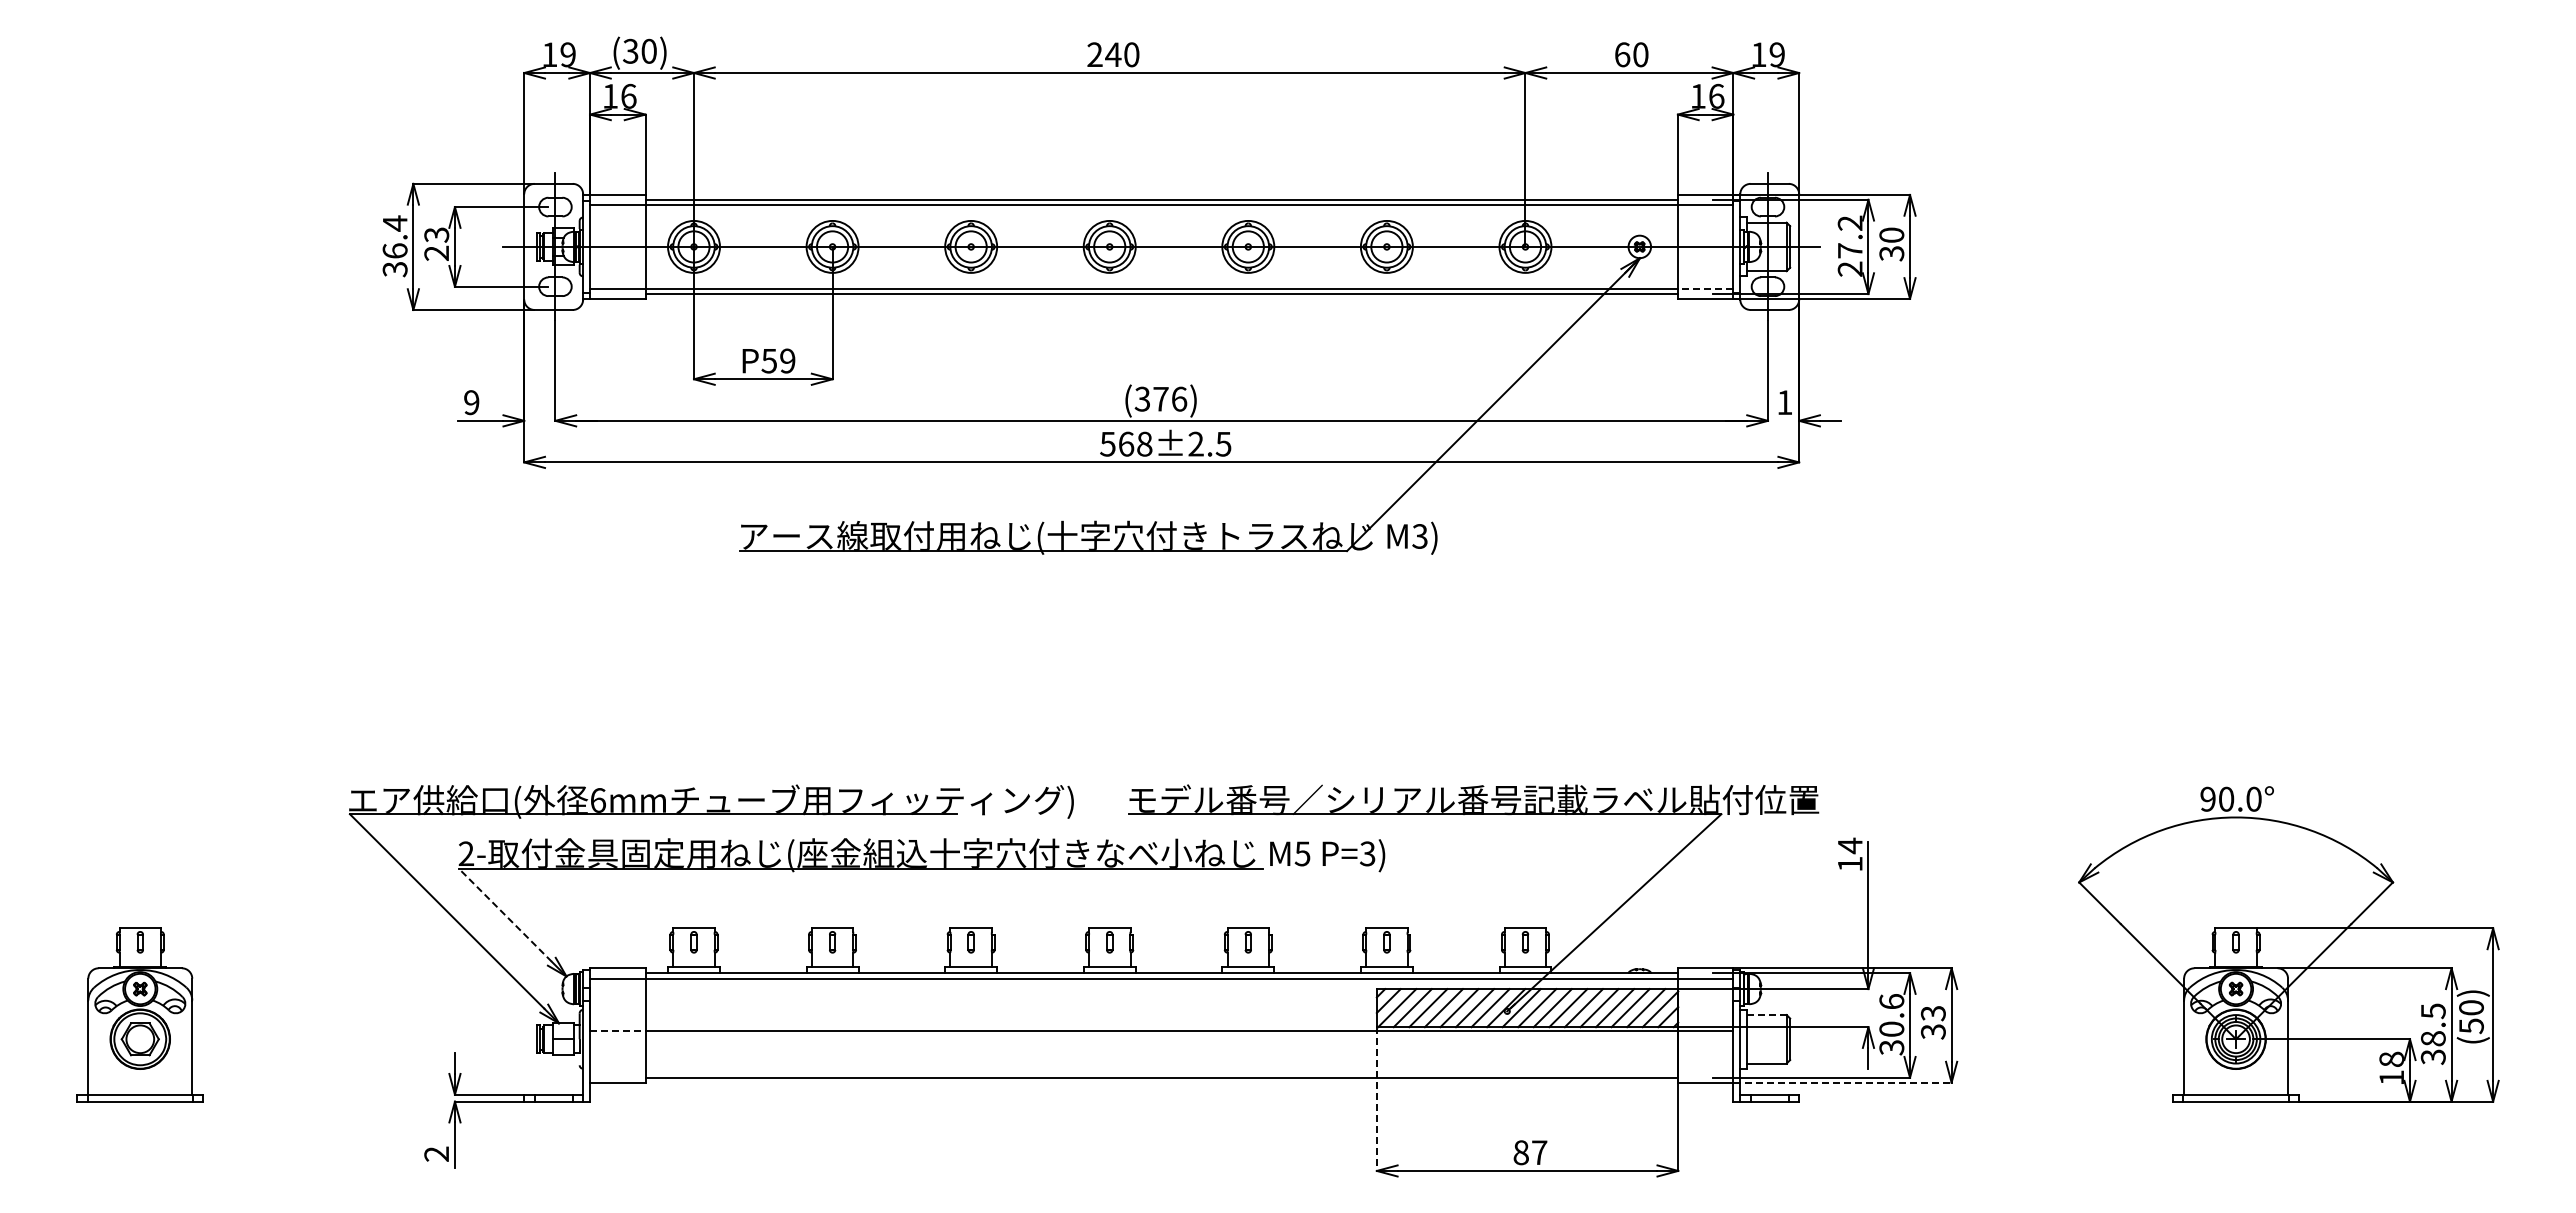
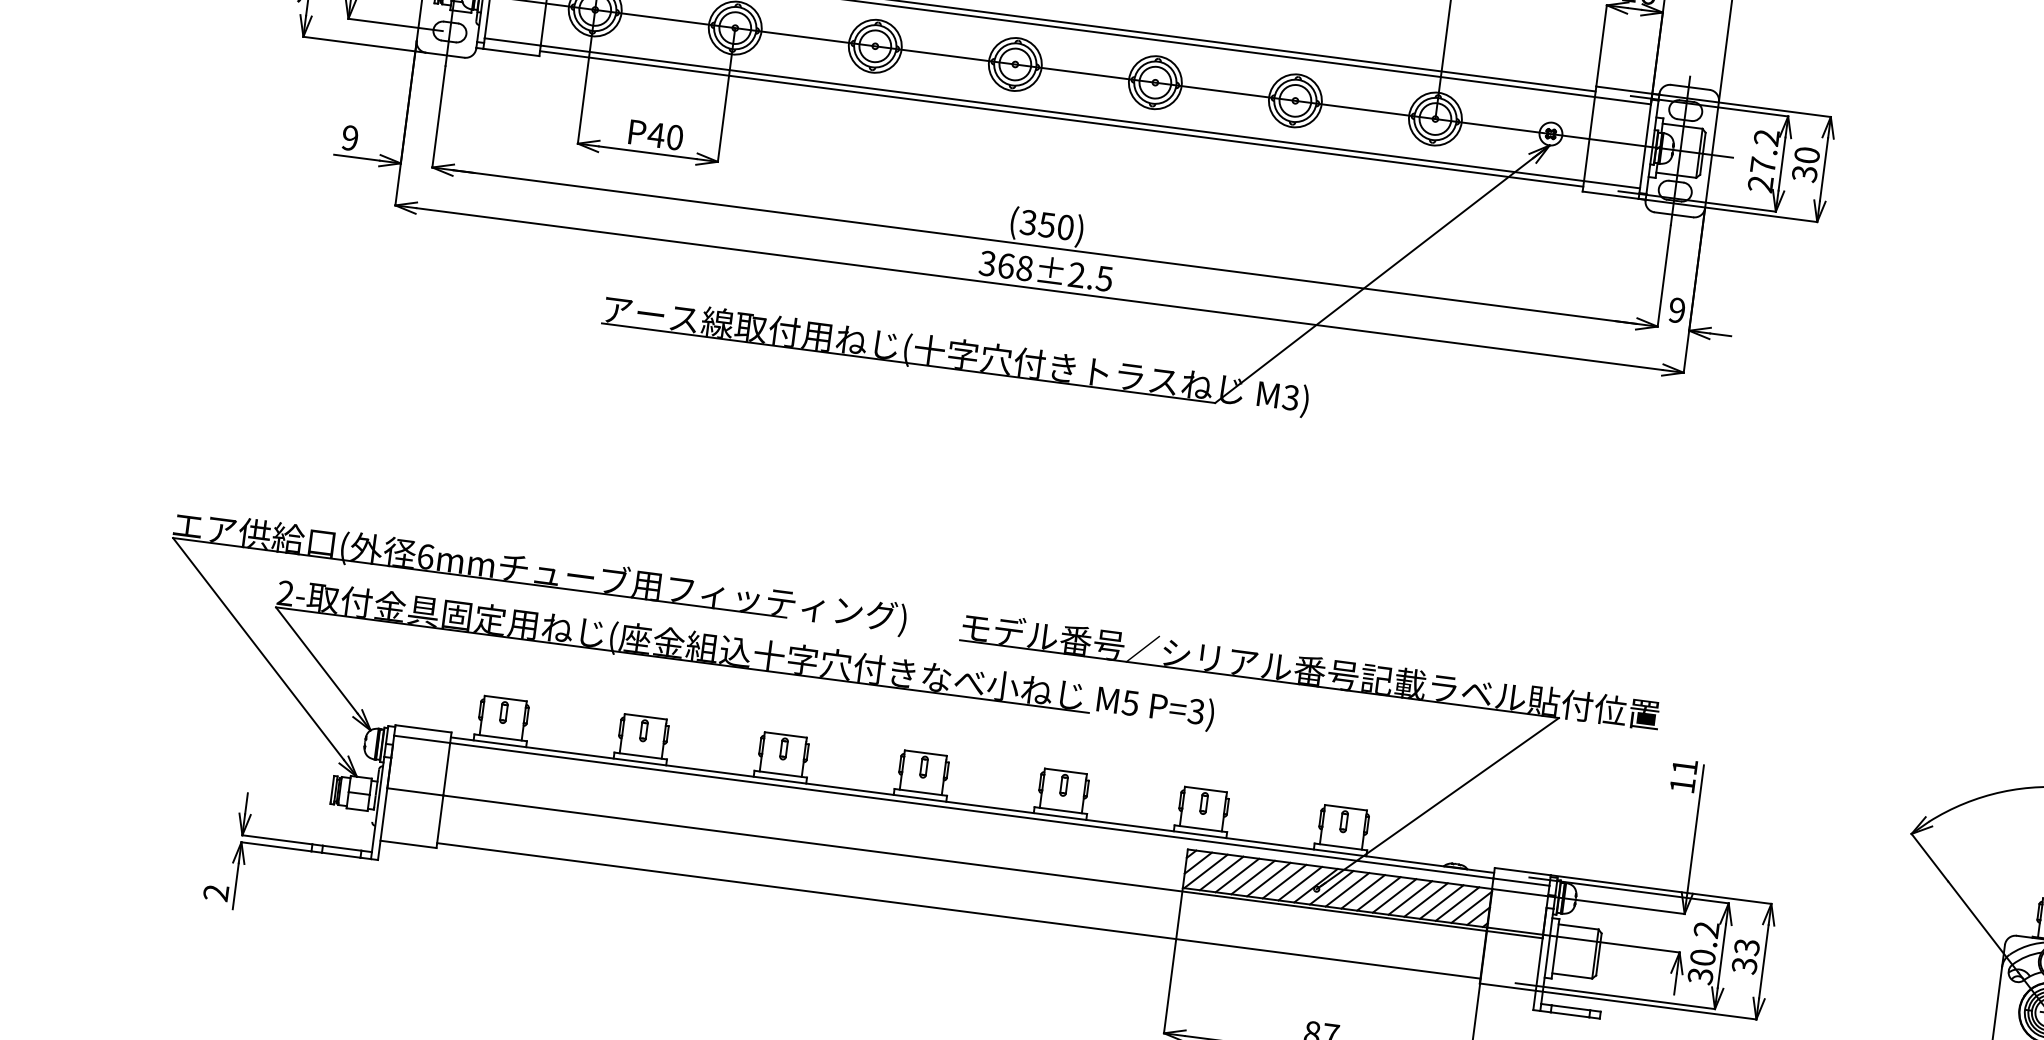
line: (1705, 288) -> (1611, 184), dashed -> solid
text: (778, 360) -> (665, 135), P59 -> P40
text: (1170, 398) -> (1056, 225), (376) -> (350)
text: (1784, 402) -> (1676, 310), 1 -> 9
text: (1108, 443) -> (988, 262), 568±2.5 -> 368±2.5
text: (1850, 845) -> (1685, 766), 14 -> 11
line: (505, 915) -> (316, 660), dashed -> solid
text: (1891, 1001) -> (1706, 929), 30.6 -> 30.2
line: (1766, 1015) -> (1578, 927), dashed -> solid
line: (617, 1030) -> (415, 791), dashed -> solid
line: (1843, 1082) -> (1647, 1005), dashed -> solid
line: (1376, 1099) -> (1173, 961), dashed -> solid

